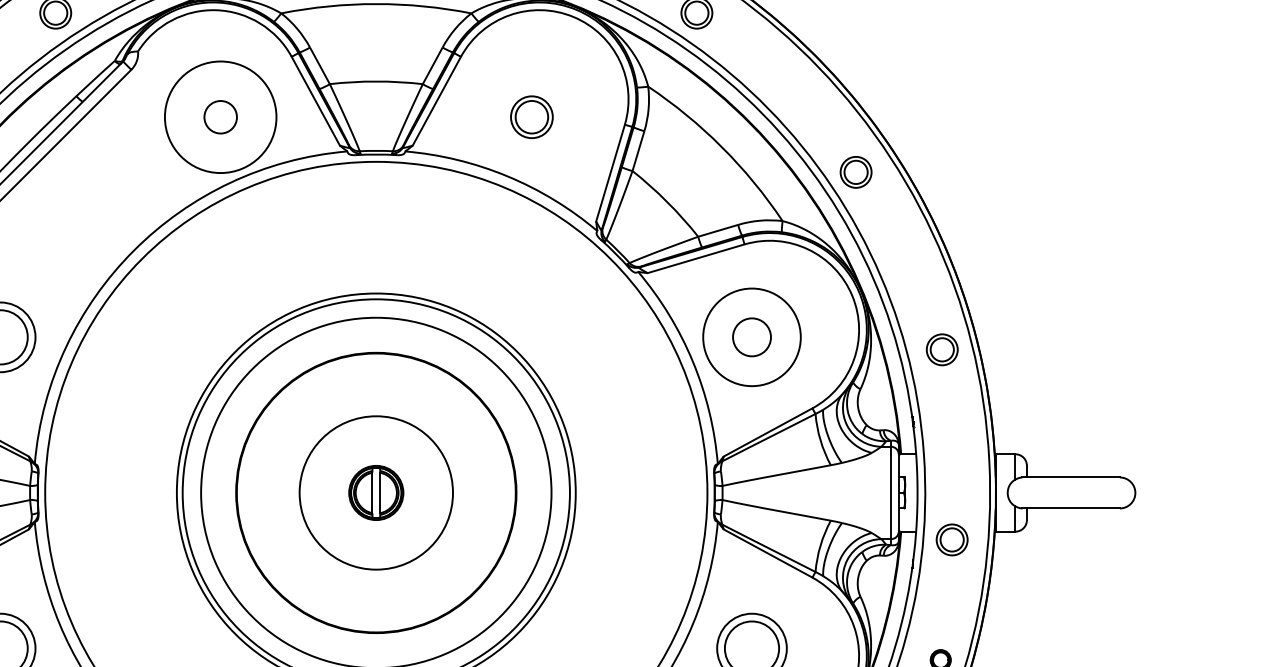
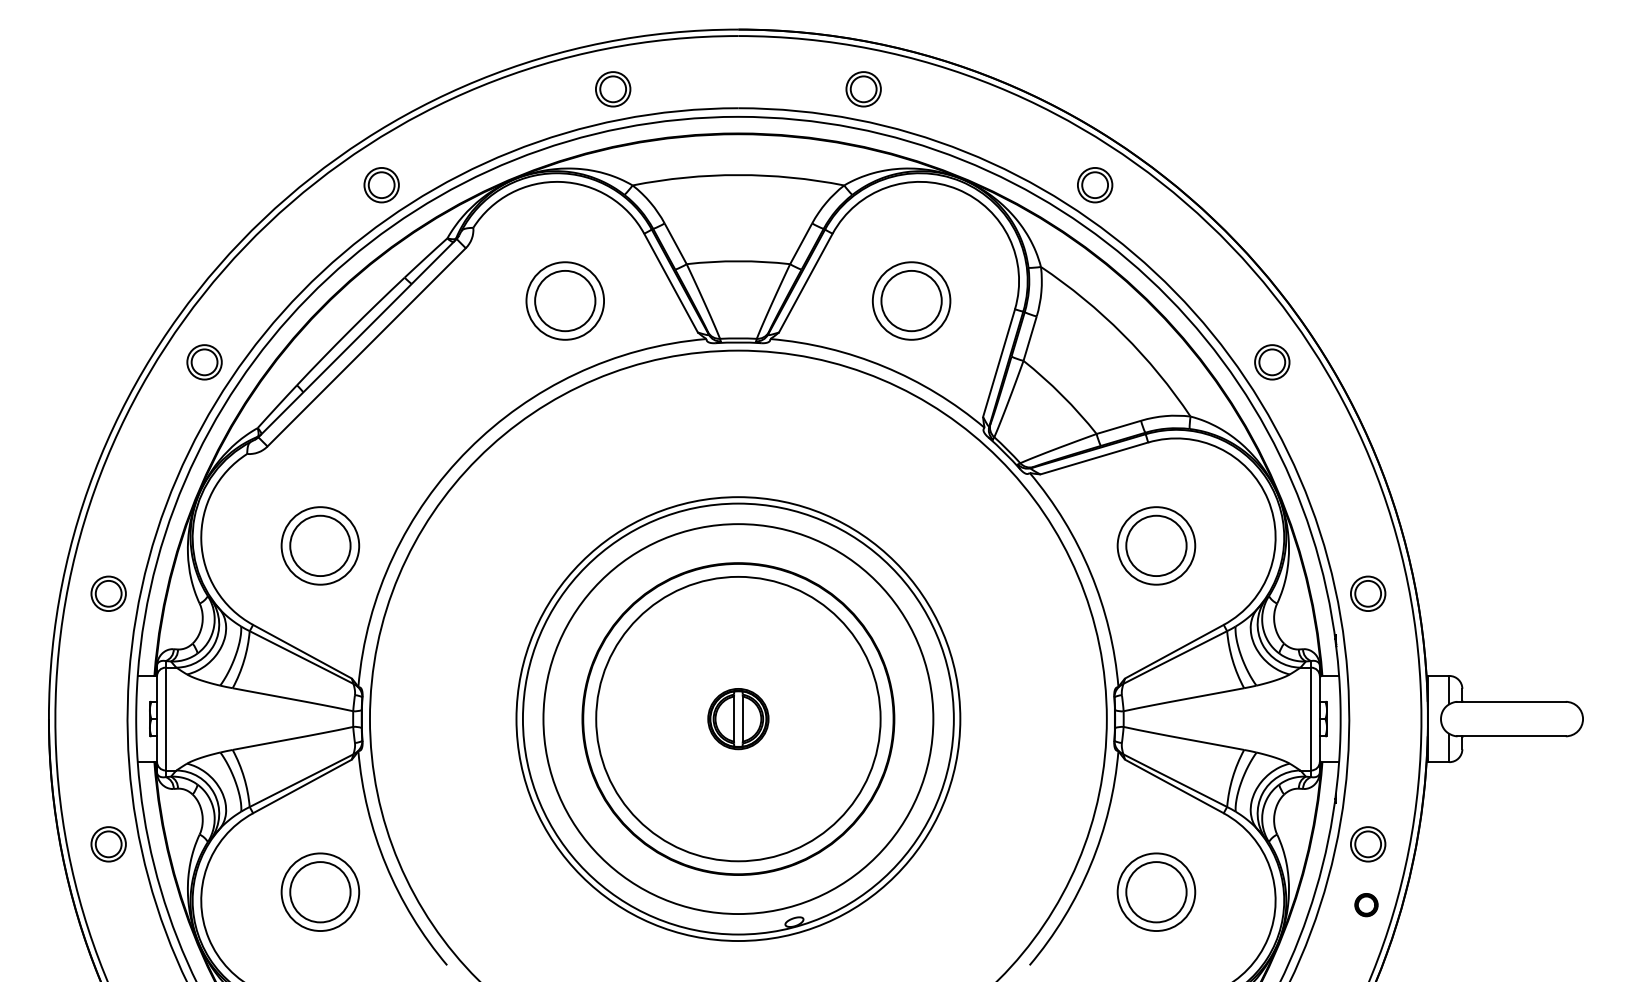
circle: (220, 116) -> (565, 300), size x0.62
circle: (220, 116) -> (565, 300), size x1.67
part: (531, 116) -> (911, 300), size x1.67
circle: (752, 336) -> (1156, 545), size x0.71
circle: (752, 336) -> (1156, 545), size x1.43
part: (942, 349) -> (1368, 593), moved
circle: (376, 492) -> (738, 718), size x1.67
part: (952, 540) -> (1368, 844), moved

